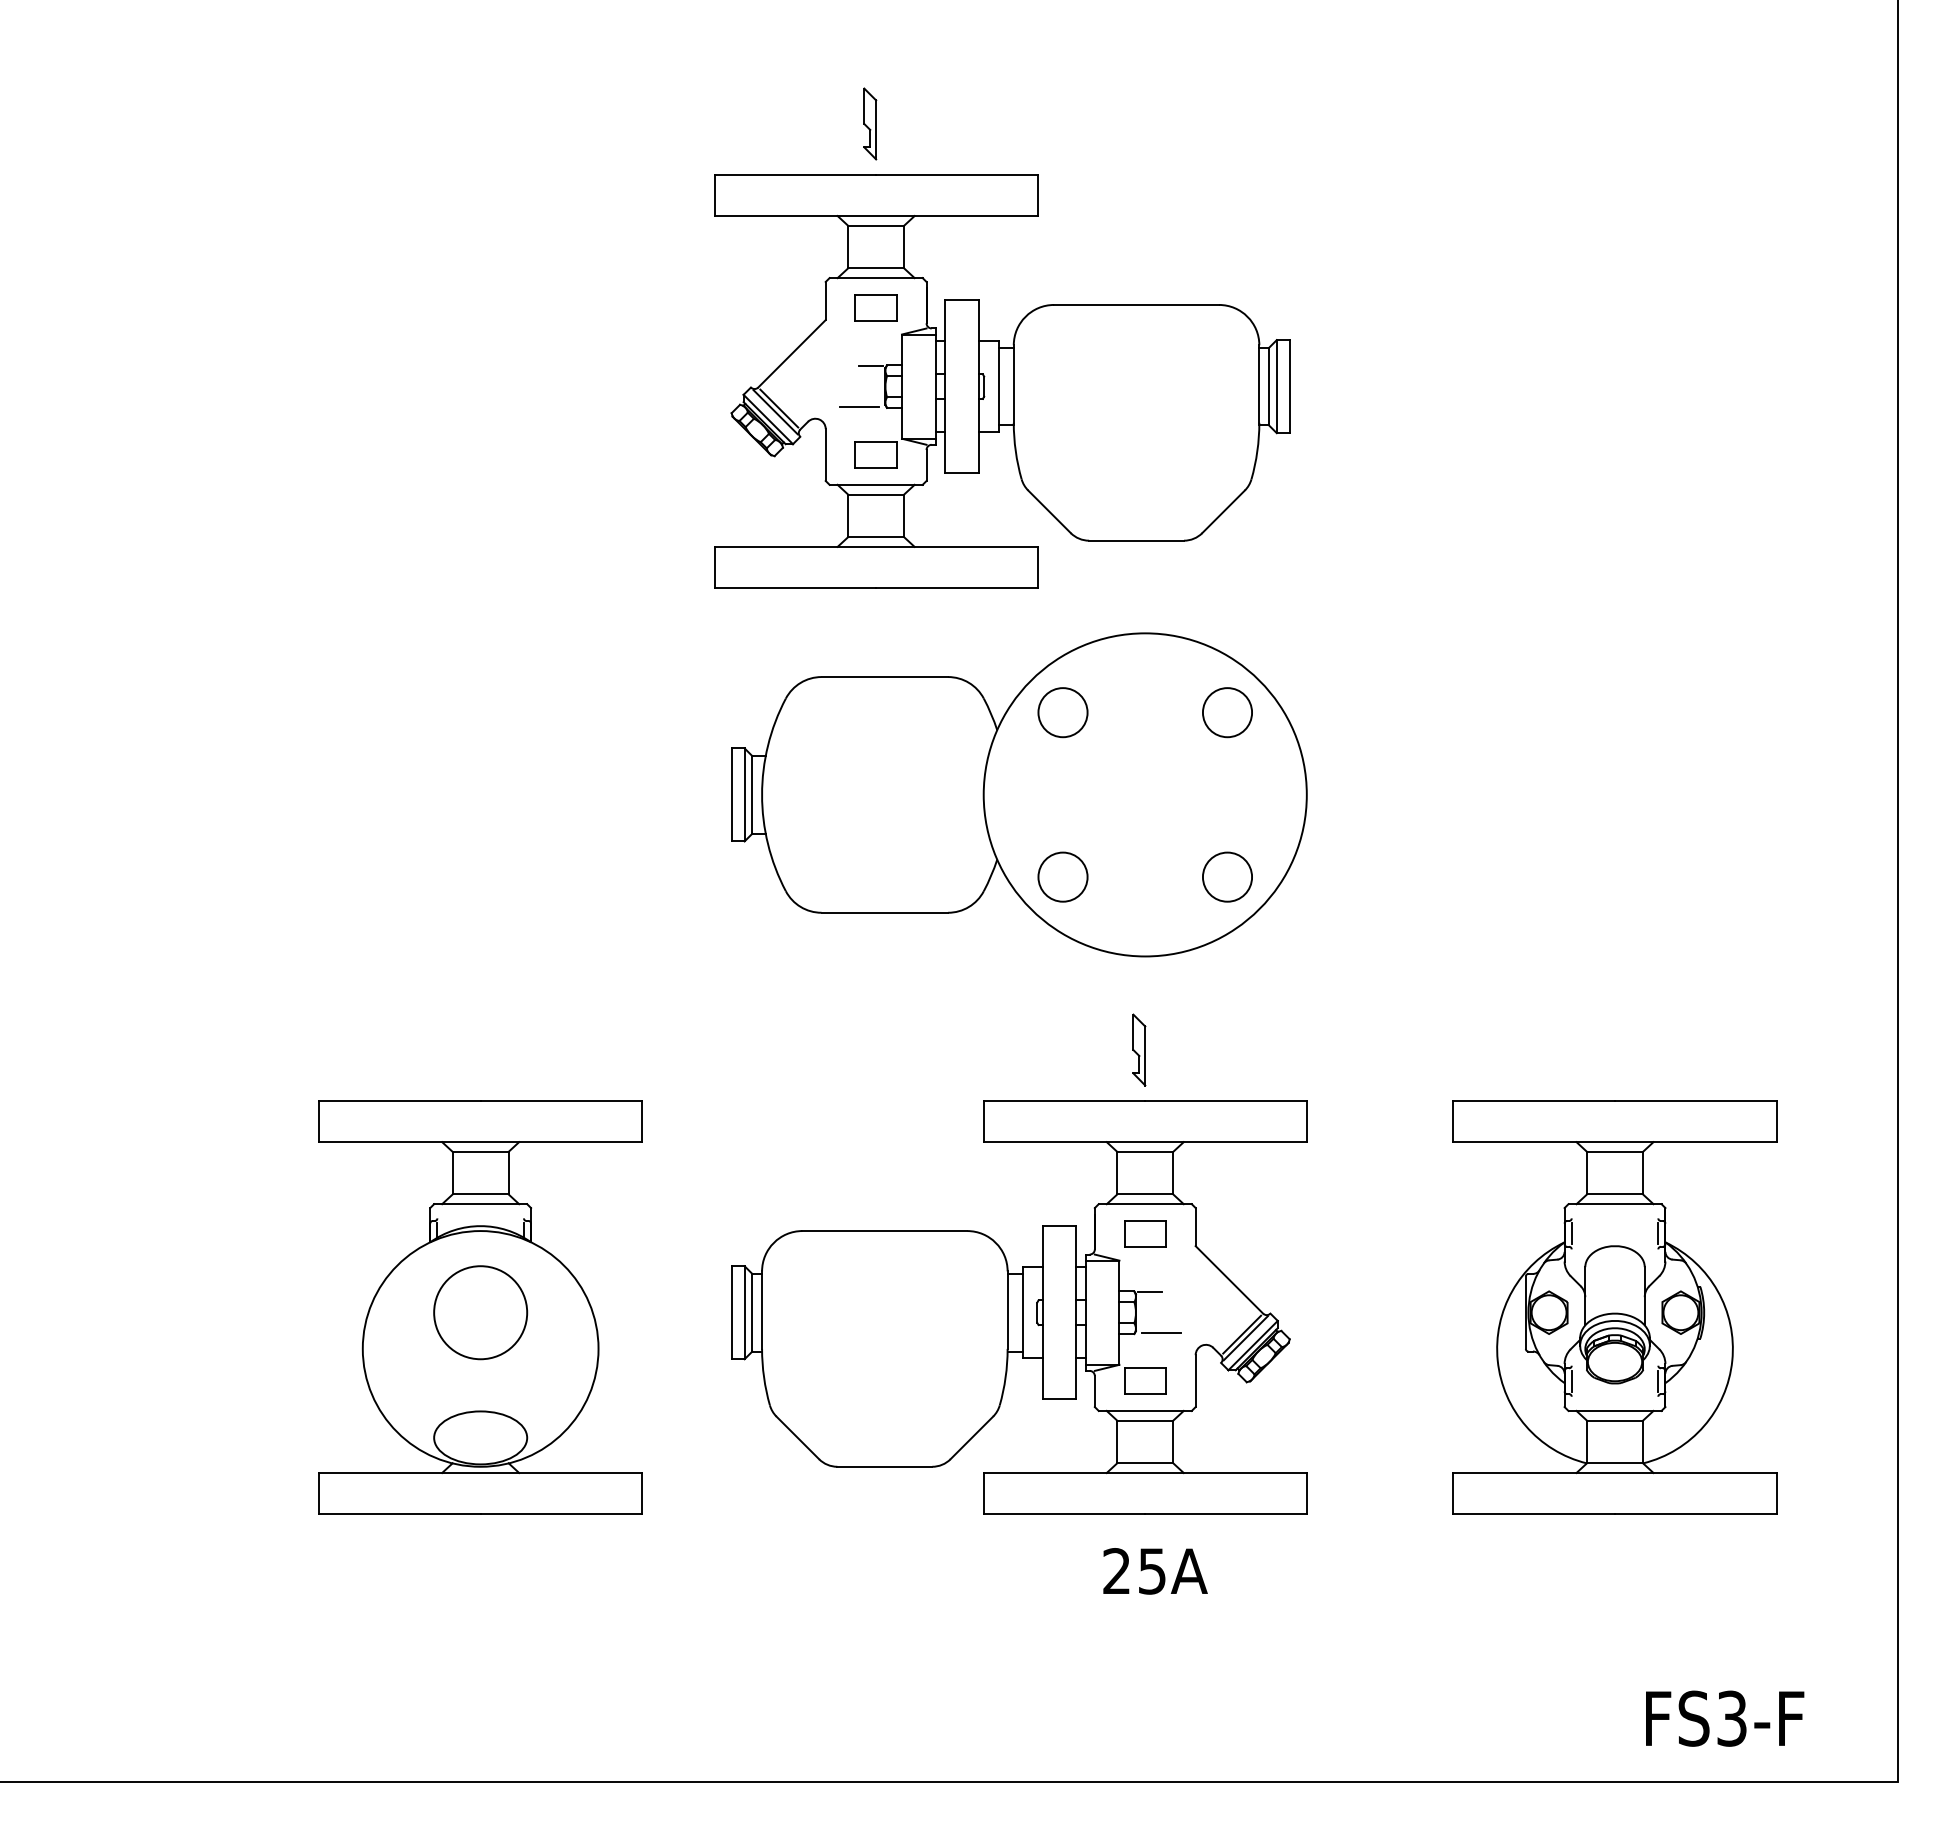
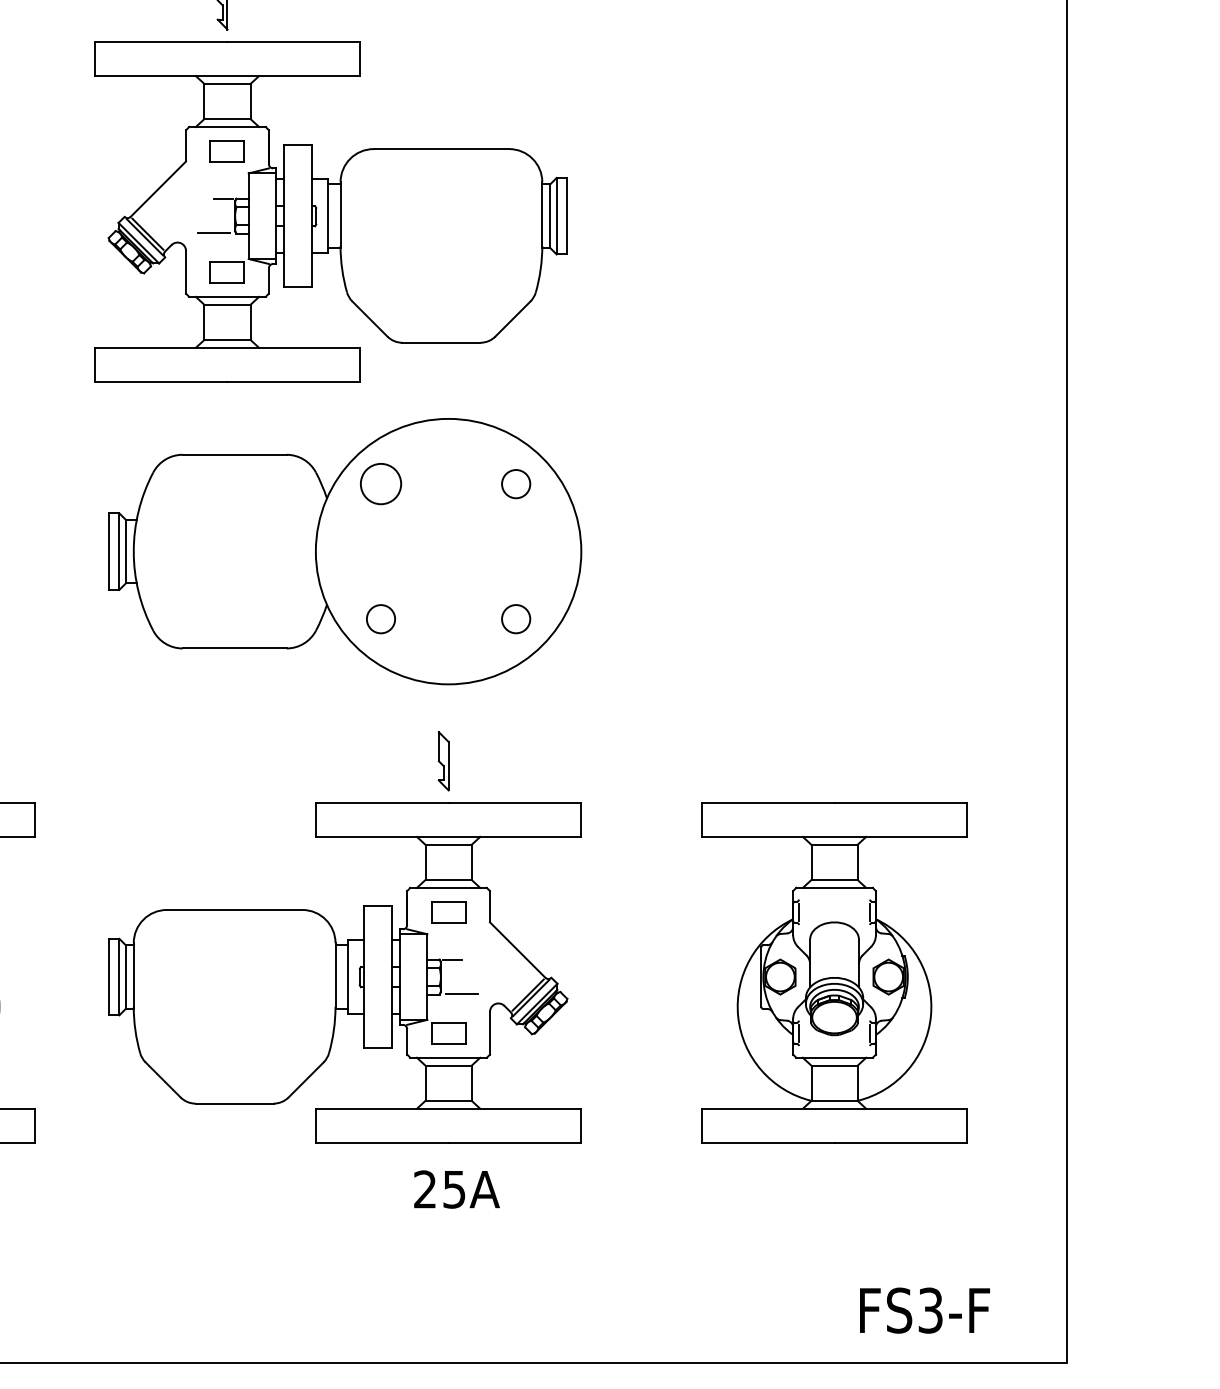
circle: (1227, 712) -> (516, 483), size x0.7
circle: (1062, 876) -> (380, 618), size x0.7
circle: (1227, 876) -> (516, 618), size x0.7

